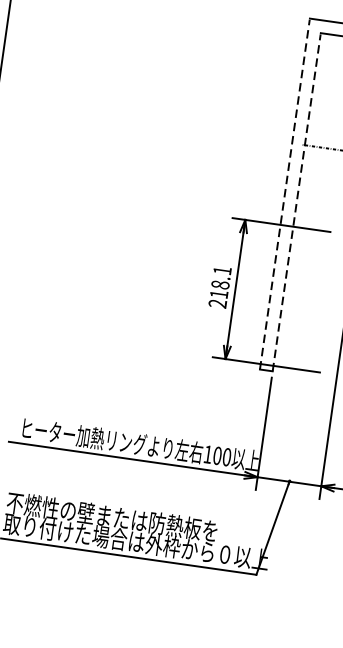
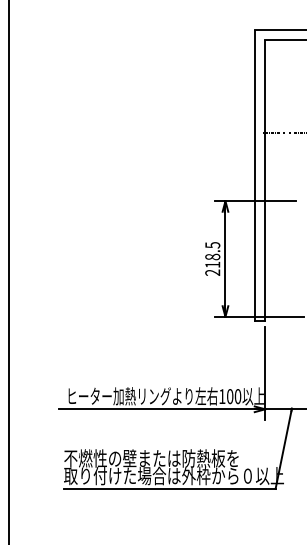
line: (284, 193) -> (254, 175), dashed -> solid
line: (296, 203) -> (265, 181), dashed -> solid
text: (222, 271) -> (212, 245), 218.1 -> 218.5

